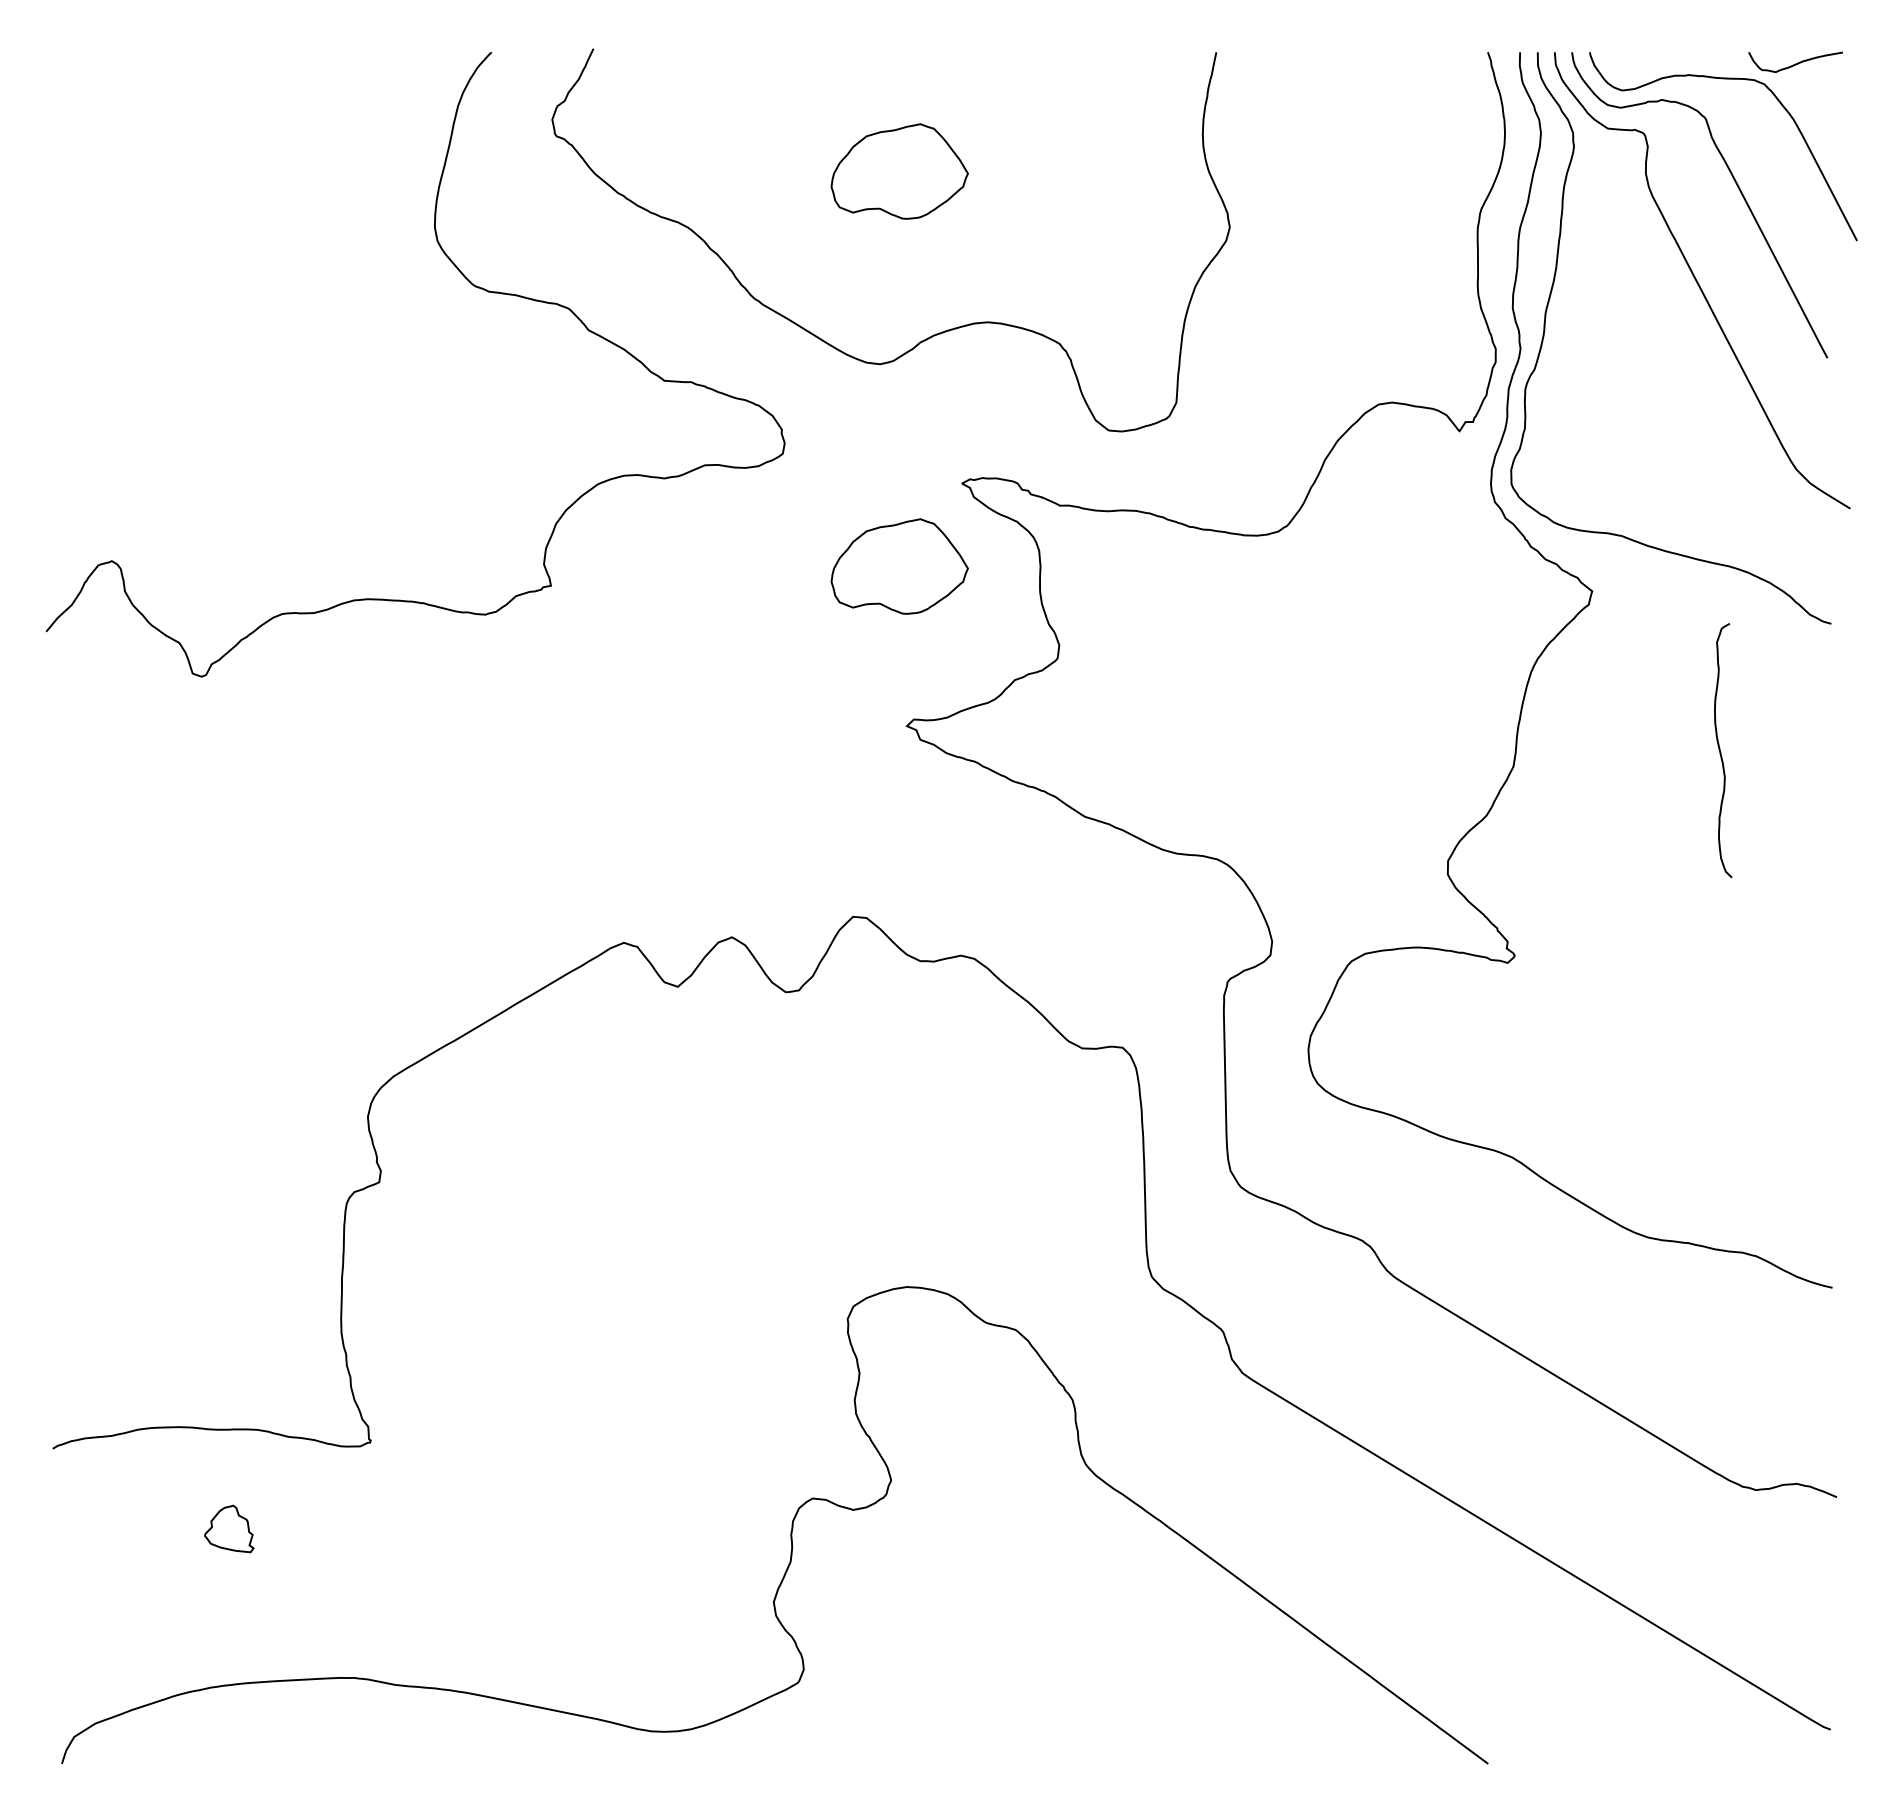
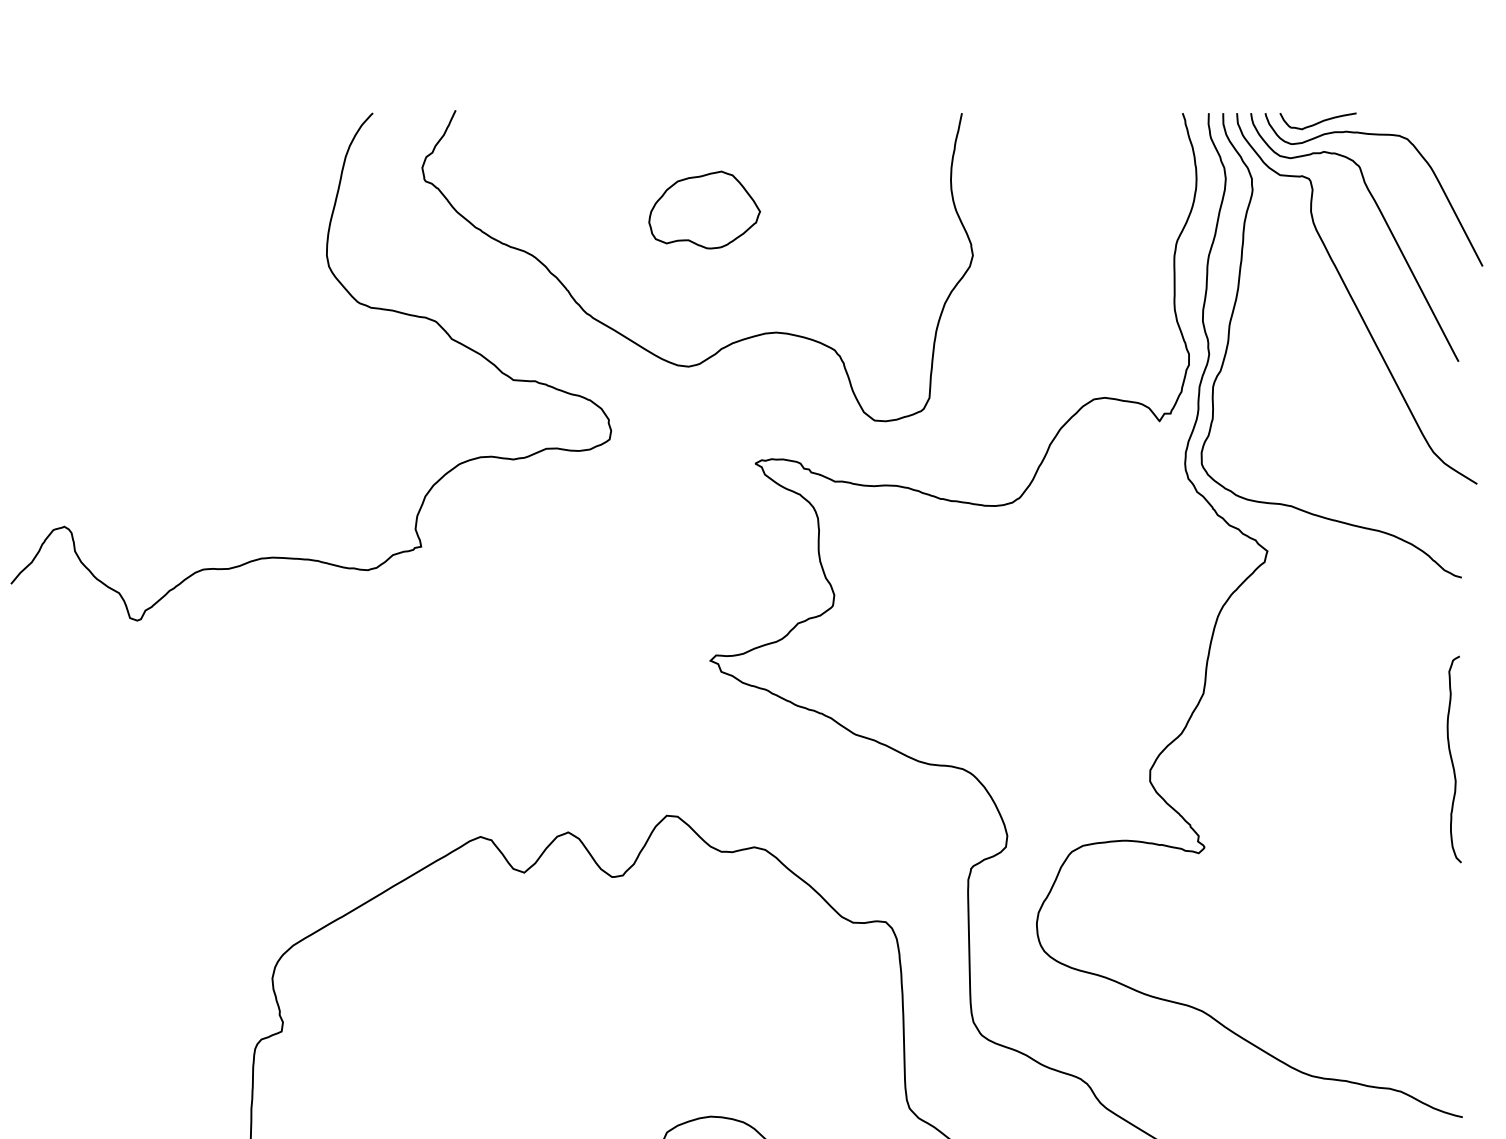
curve: (1795, 63) -> (1318, 122), moved
part: (899, 566) -> (704, 531), removed
curve: (1721, 752) -> (1452, 761), moved

